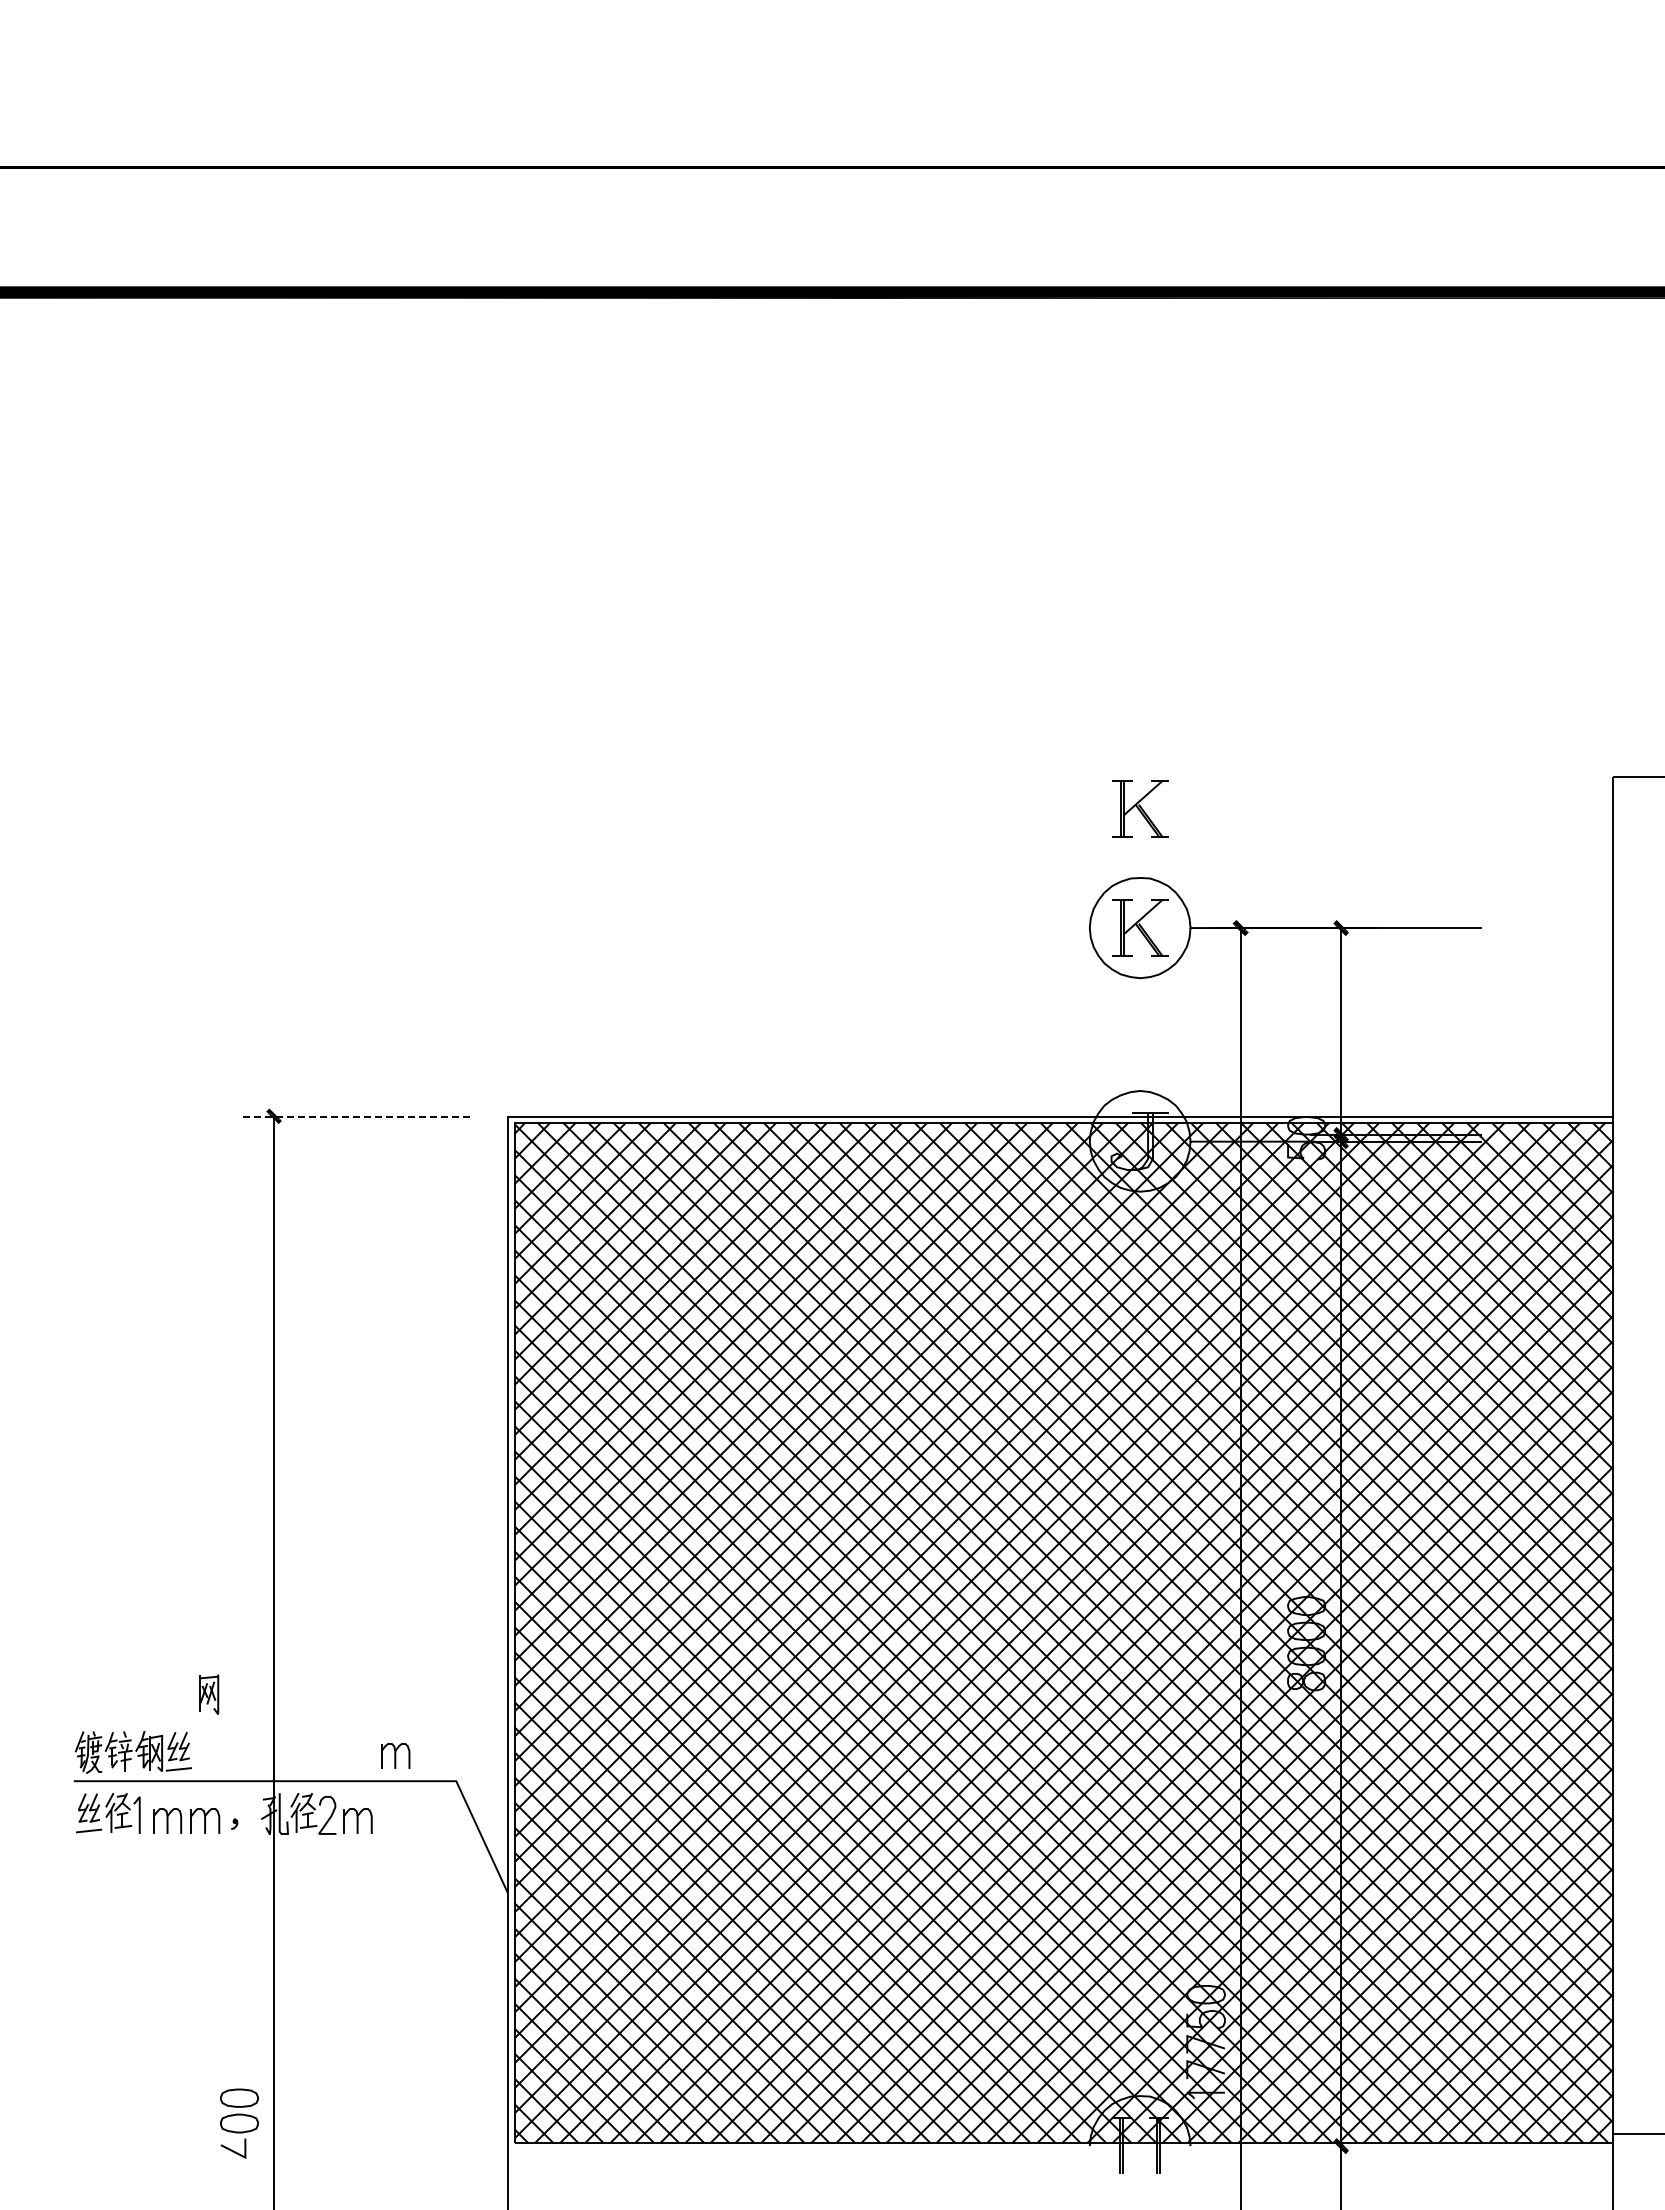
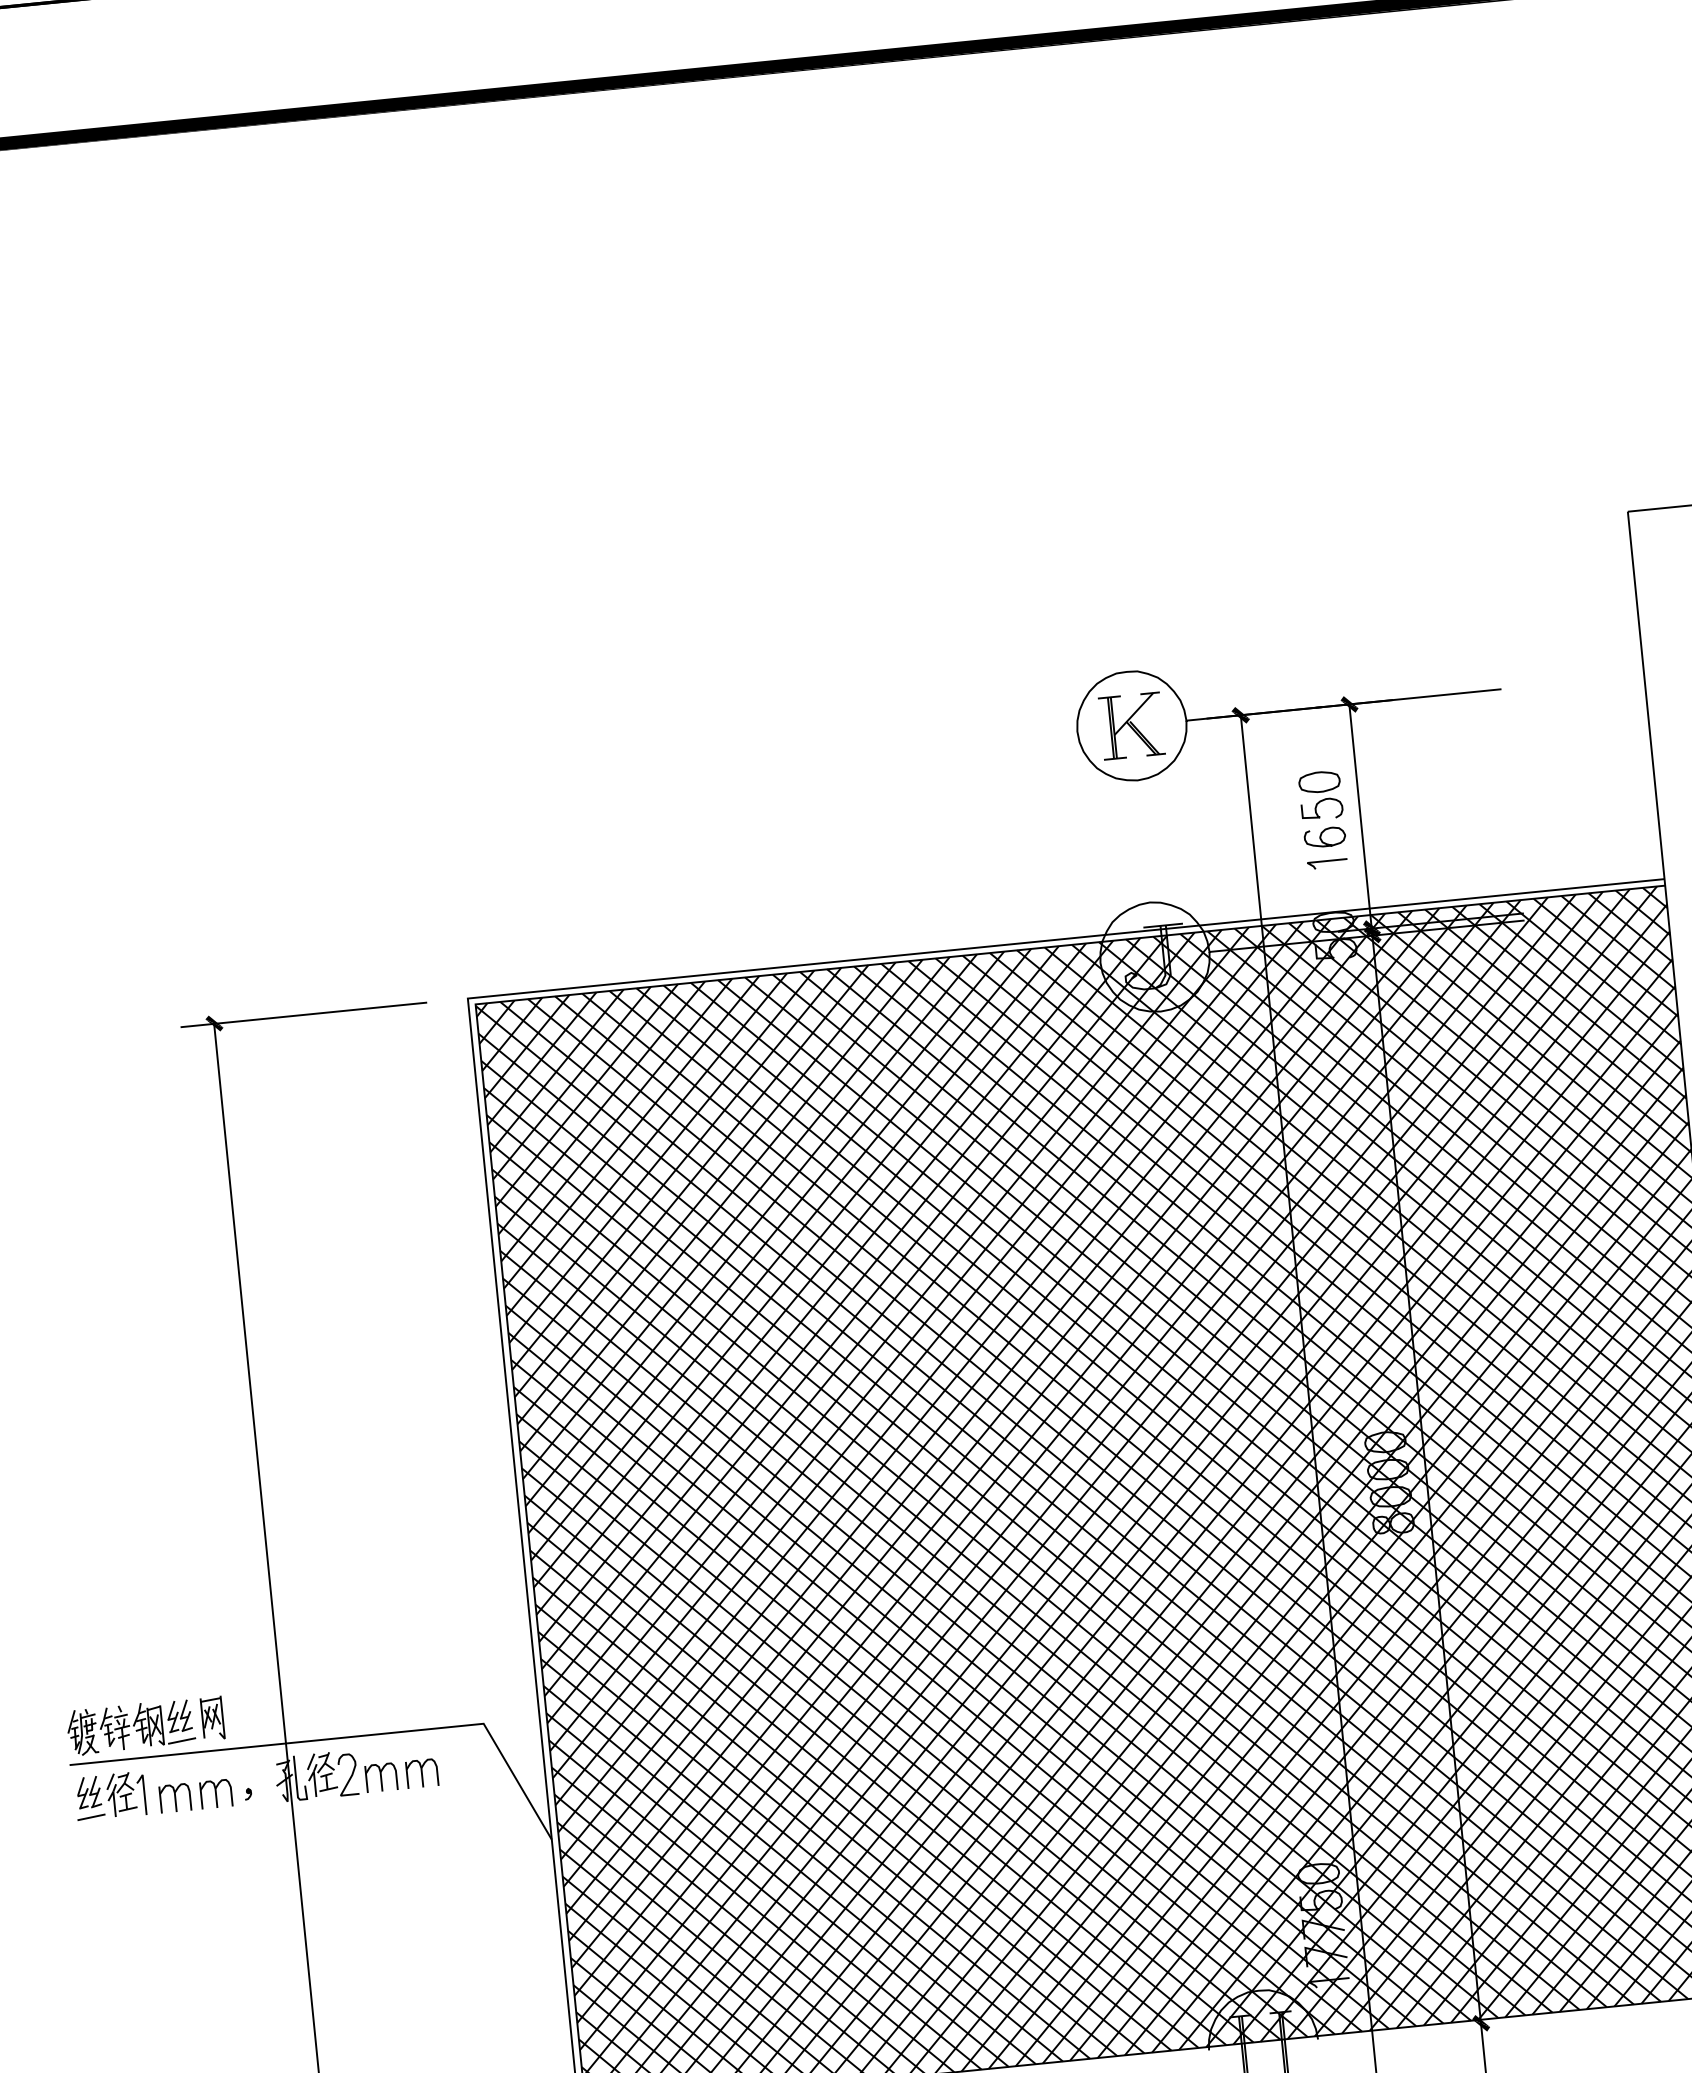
part: (1140, 808) -> (1119, 596), removed
part: (1306, 1021) -> (1322, 809), added
line: (1306, 1070) -> (1327, 862), added
line: (356, 1116) -> (303, 1014), dashed -> solid
part: (209, 1694) -> (213, 1718), moved
part: (395, 1755) -> (422, 1772), moved

